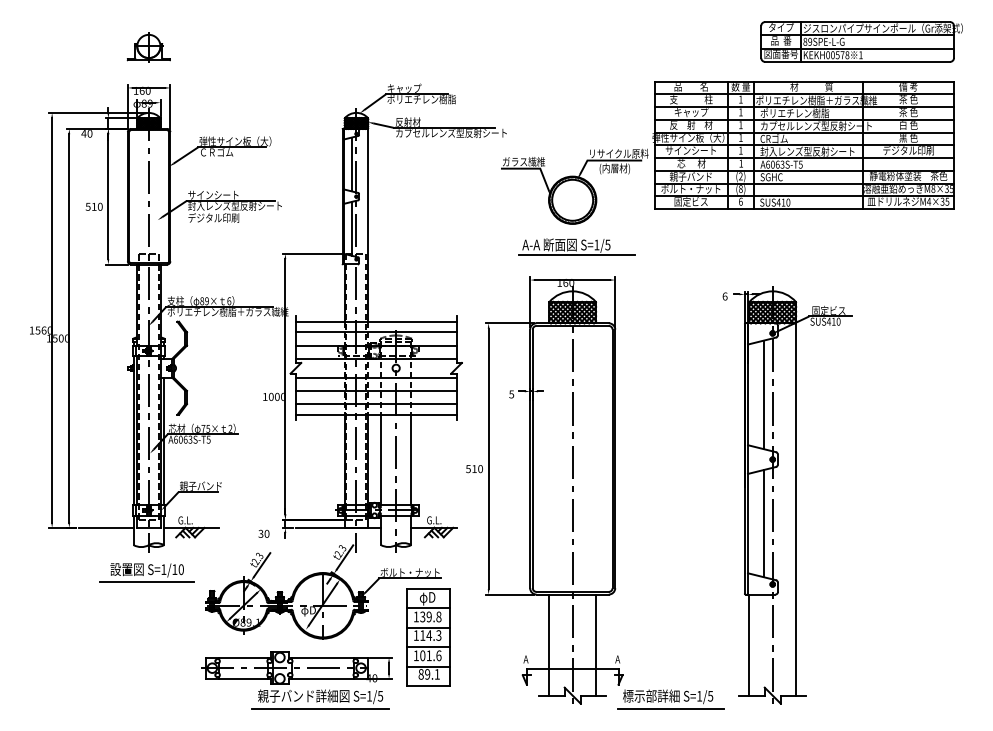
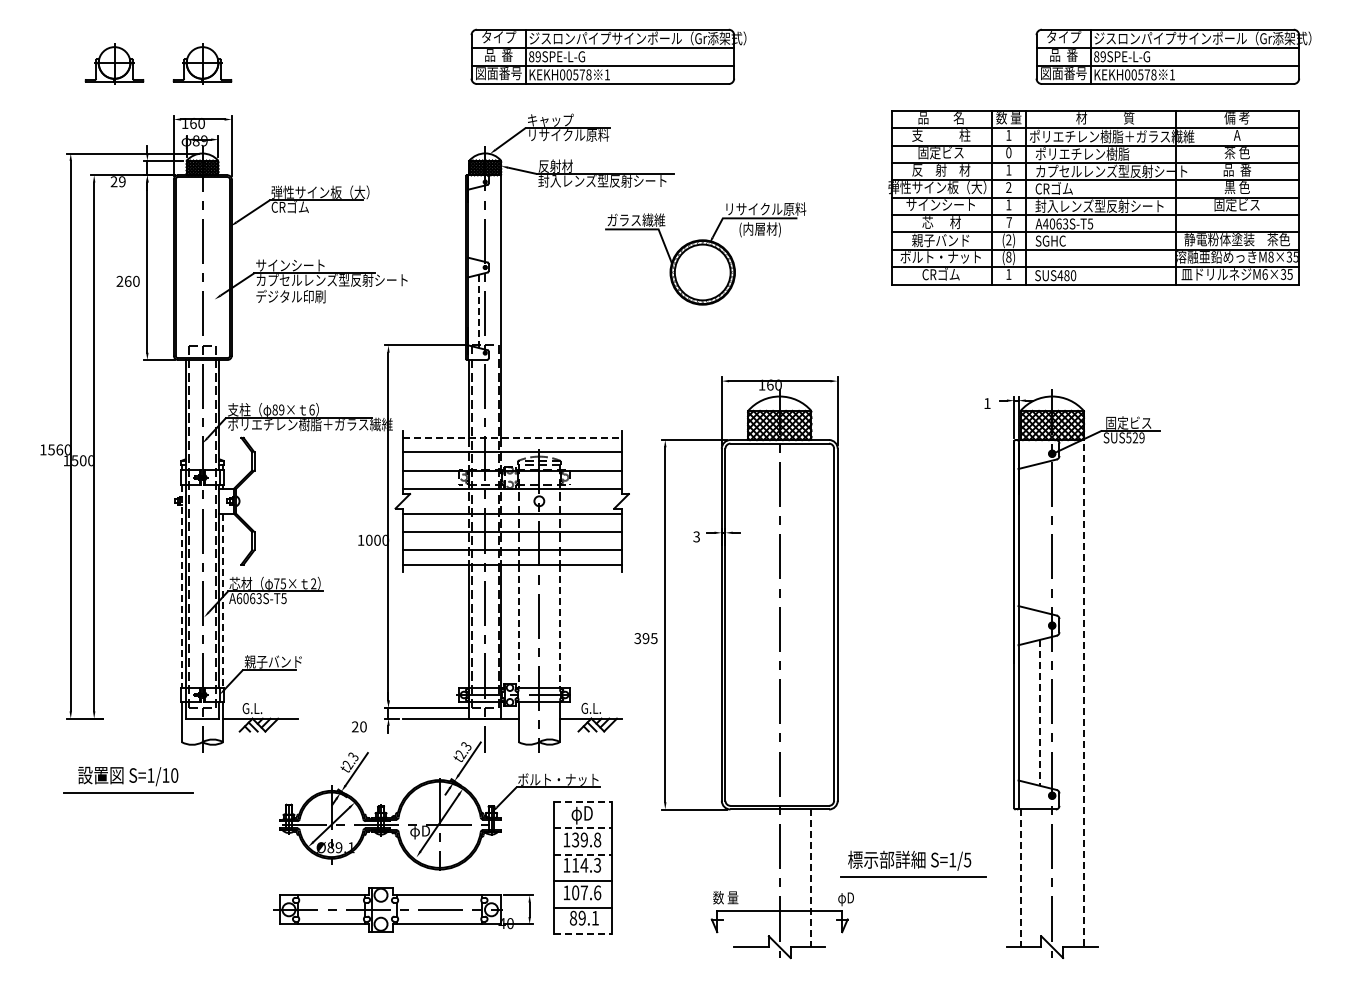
part: (446, 41) -> (608, 56), added
part: (84, 46) -> (114, 63), added
text: (421, 98) -> (573, 134), ポリエチレン樹脂 -> リサイクル原料
text: (908, 99) -> (1236, 135), 茶 色 -> A
text: (691, 112) -> (941, 153), キャップ -> 固定ビス
text: (740, 112) -> (1008, 152), 1 -> 0
text: (908, 125) -> (1237, 170), 白 色 -> 品  番
text: (86, 133) -> (117, 181), 40 -> 29
text: (451, 133) -> (614, 181), カプセルレンズ型反射シート -> 封入レンズ型反射シート
text: (740, 137) -> (1008, 187), 1 -> 2
text: (908, 151) -> (1236, 205), デジタル印刷 -> 固定ビス
text: (216, 152) -> (294, 207), ＣＲゴム -> CRゴム
text: (740, 163) -> (1008, 222), 1 -> 7
line: (352, 164) -> (479, 223), removed
text: (767, 164) -> (1045, 223), A6063S-T5 -> A4063S-T5
part: (574, 186) -> (705, 253), moved
text: (690, 201) -> (940, 274), 固定ビス -> CRゴム
text: (740, 201) -> (1008, 274), 6 -> 1
text: (928, 201) -> (1264, 274), M4×35 -> M6×35
text: (783, 202) -> (1066, 275), SUS410 -> SUS480
text: (90, 206) -> (123, 280), 510 -> 260
text: (243, 206) -> (331, 280), 封入レンズ型反射シート -> カプセルレンズ型反射シート
line: (352, 228) -> (479, 311), solid -> dashed
part: (576, 247) -> (784, 336), removed
text: (725, 296) -> (987, 403), 6 -> 1
line: (376, 321) -> (512, 437), solid -> dashed
text: (833, 321) -> (1134, 437), SUS410 -> SUS529
text: (511, 394) -> (696, 536), 5 -> 3
line: (764, 394) -> (1040, 537), removed
line: (133, 430) -> (181, 586), solid -> dashed
line: (164, 441) -> (223, 600), solid -> dashed
line: (380, 460) -> (518, 626), solid -> dashed
line: (411, 460) -> (560, 626), solid -> dashed
text: (474, 469) -> (645, 638), 510 -> 395
line: (795, 499) -> (1083, 679), solid -> dashed
line: (764, 524) -> (1040, 713), solid -> dashed
line: (105, 527) -> (143, 718), removed
text: (261, 534) -> (355, 727), 30 -> 20
part: (147, 572) -> (128, 779), moved
line: (428, 588) -> (583, 801), solid -> dashed
line: (428, 608) -> (583, 828), solid -> dashed
line: (428, 627) -> (583, 854), solid -> dashed
line: (549, 645) -> (748, 878), removed
line: (595, 645) -> (811, 878), solid -> dashed
line: (749, 645) -> (1020, 878), solid -> dashed
text: (428, 655) -> (583, 892), 101.6 -> 107.6
text: (532, 659) -> (725, 897), A -> 数 量
text: (620, 660) -> (845, 899), A -> φD
line: (428, 686) -> (583, 934), solid -> dashed
part: (320, 698) -> (436, 951), removed
part: (670, 698) -> (913, 863), moved

